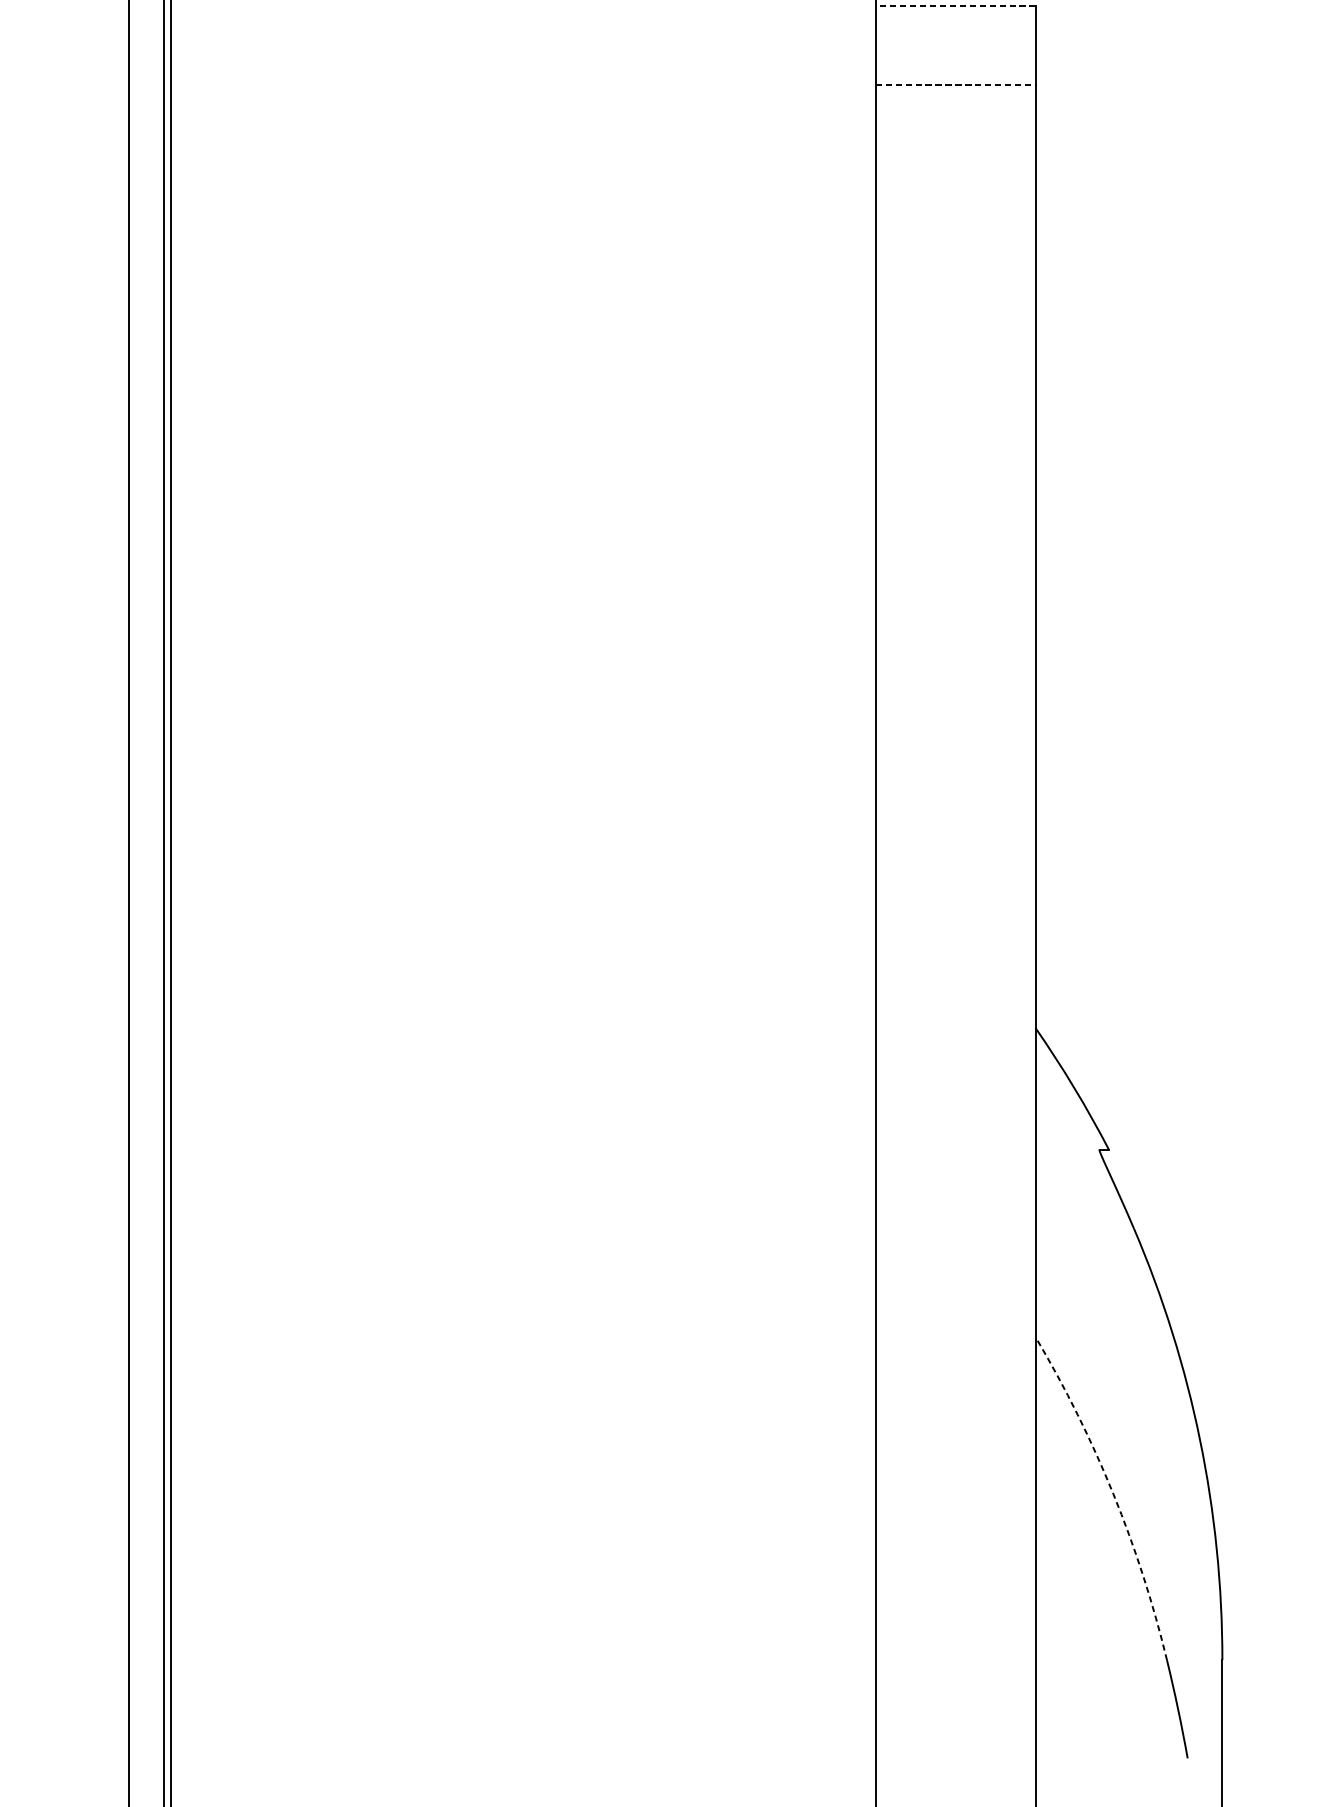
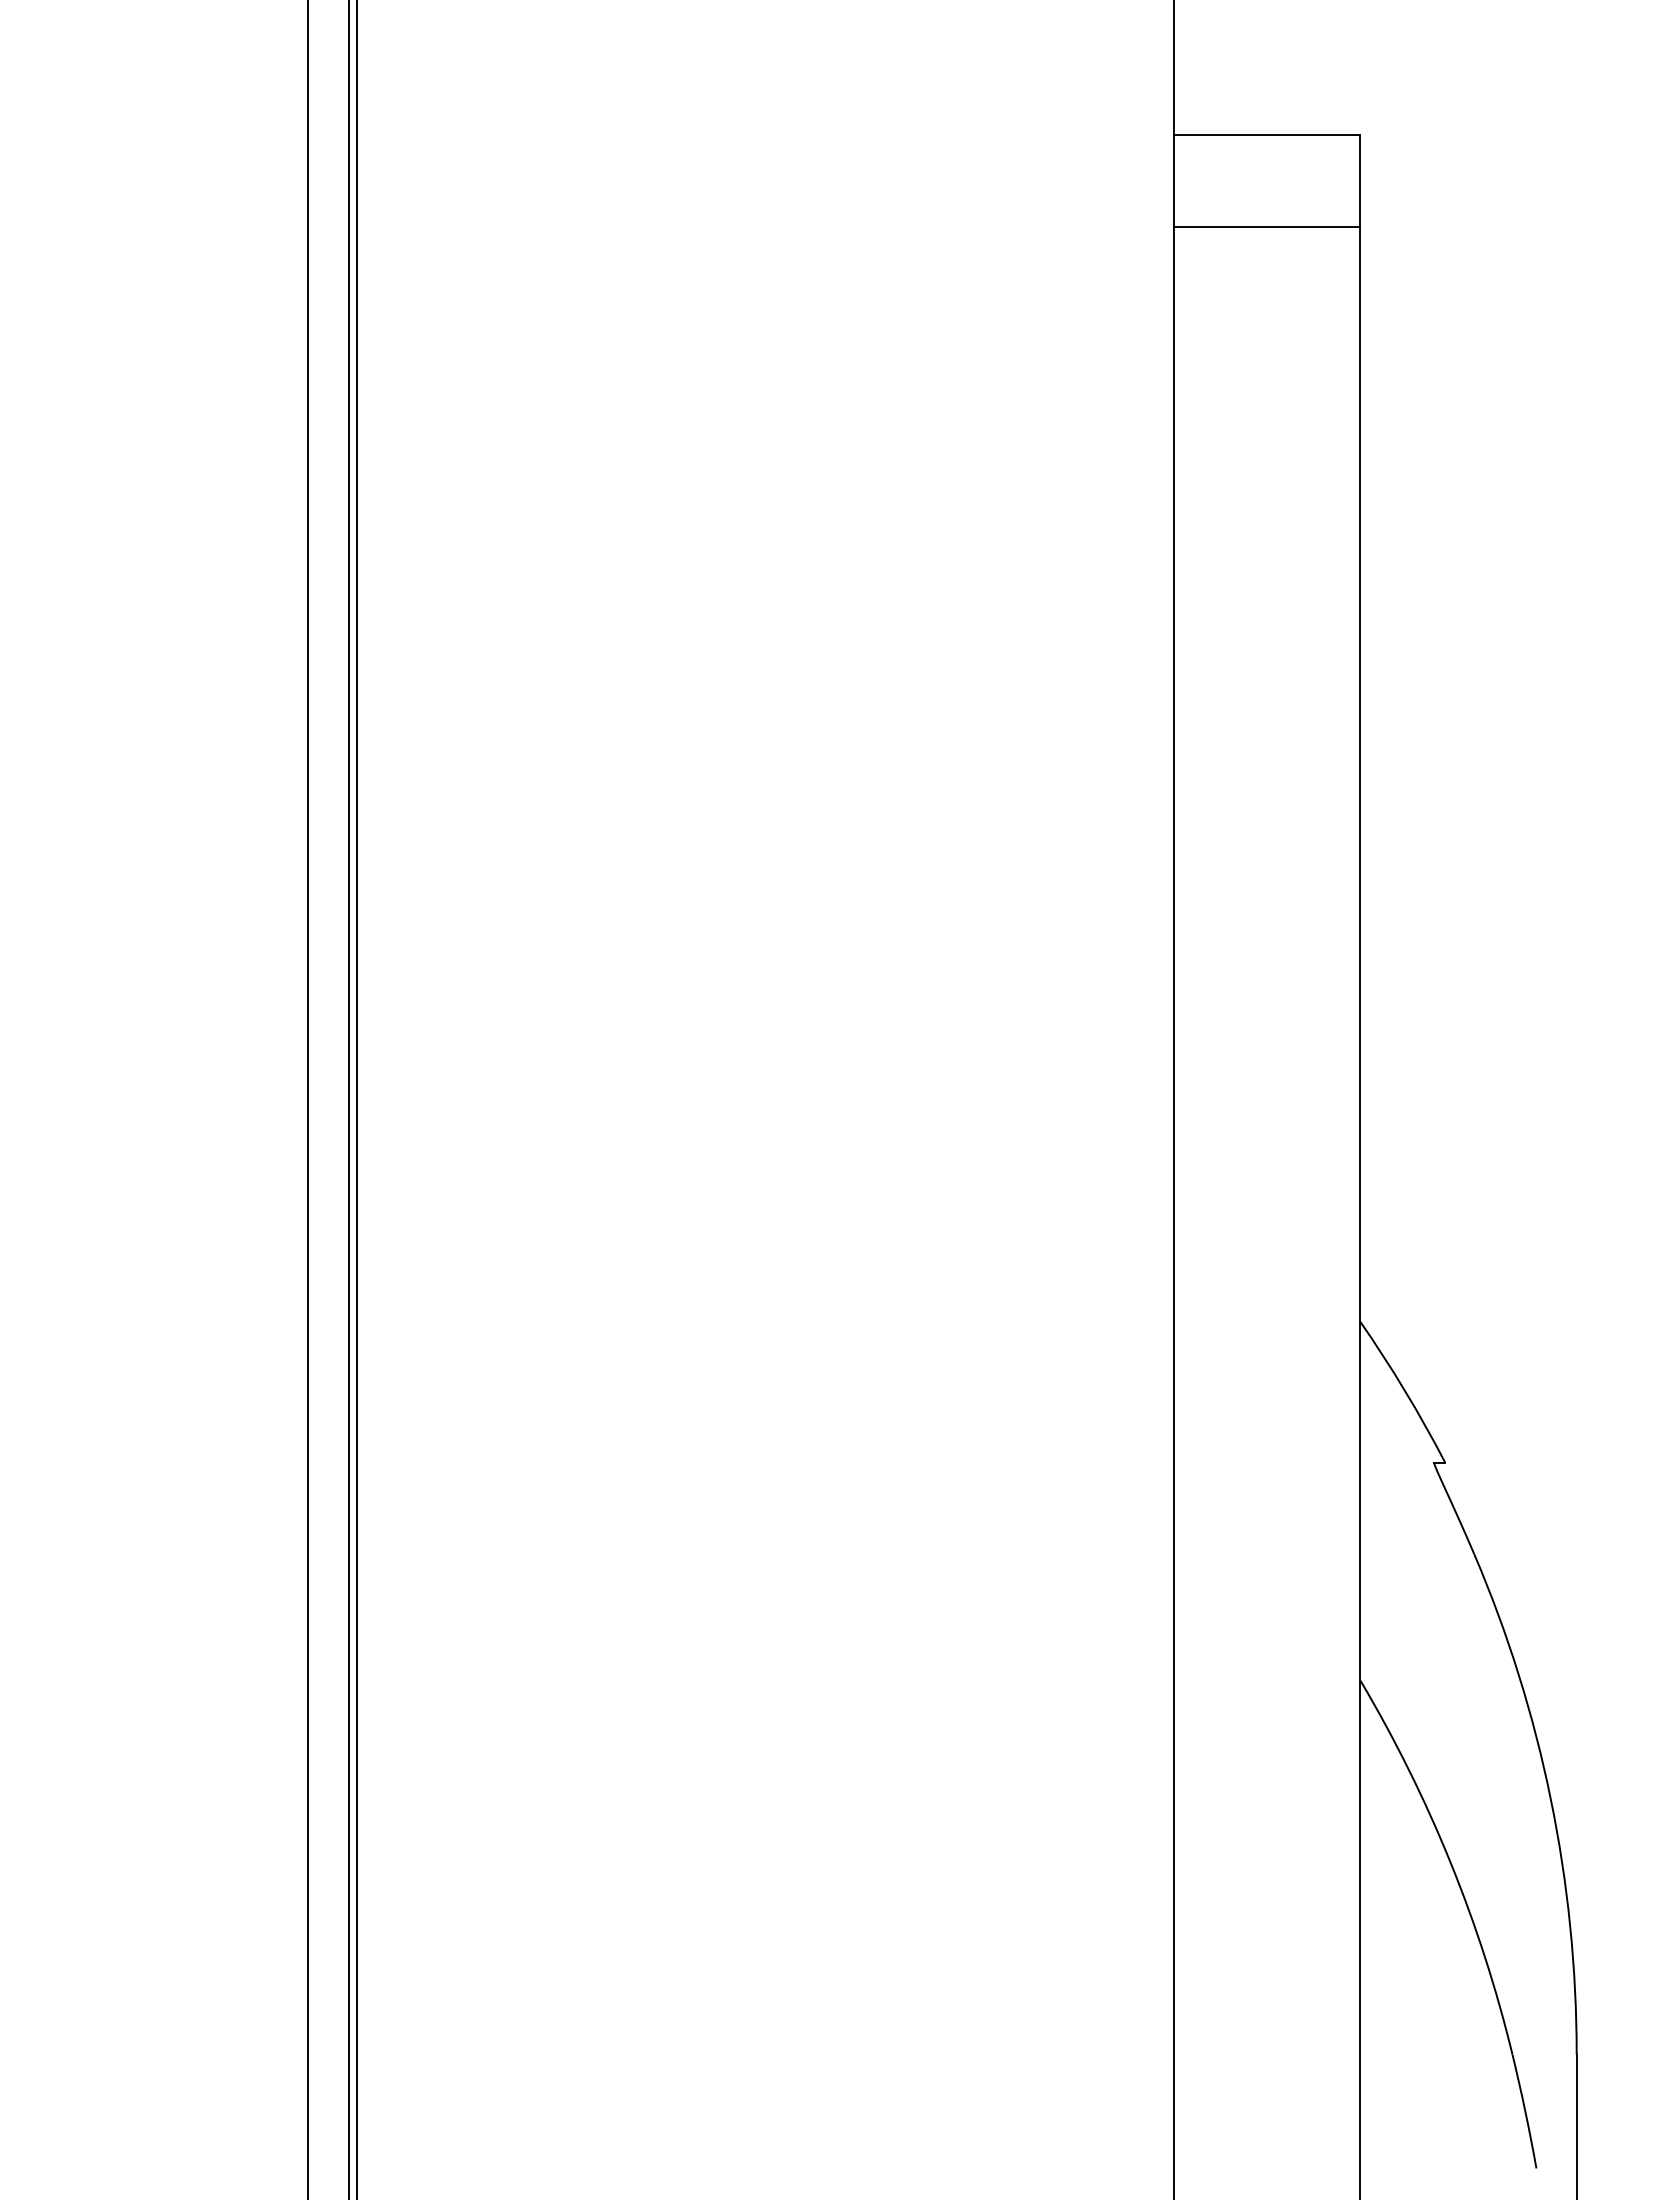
line: (955, 5) -> (1267, 135), dashed -> solid
line: (955, 85) -> (1267, 227), dashed -> solid
arc: (1113, 1494) -> (1450, 1862), dashed -> solid

